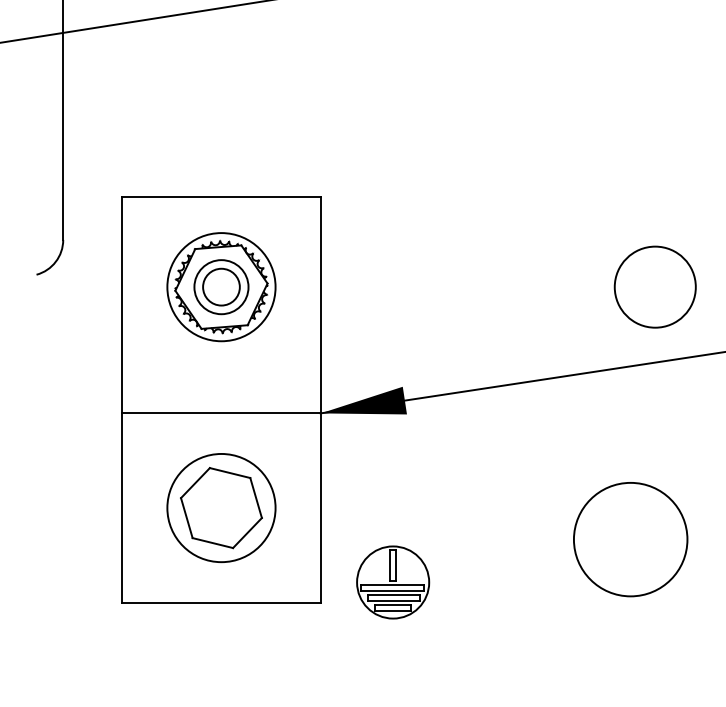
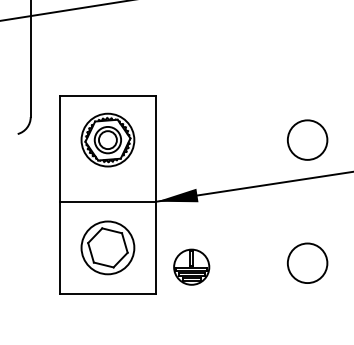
circle: (655, 285) -> (307, 139), moved
circle: (630, 540) -> (307, 263), size x0.71
part: (392, 581) -> (191, 266), moved

